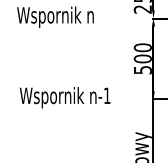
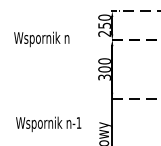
text: (142, 70) -> (104, 77), 500 -> 300
text: (64, 96) -> (48, 123), moved

